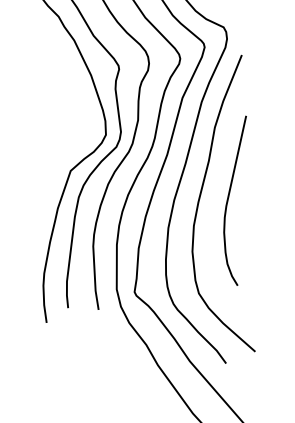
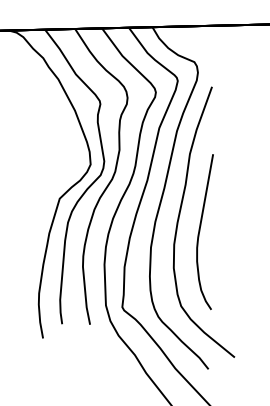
curve: (229, 199) -> (200, 231), moved

